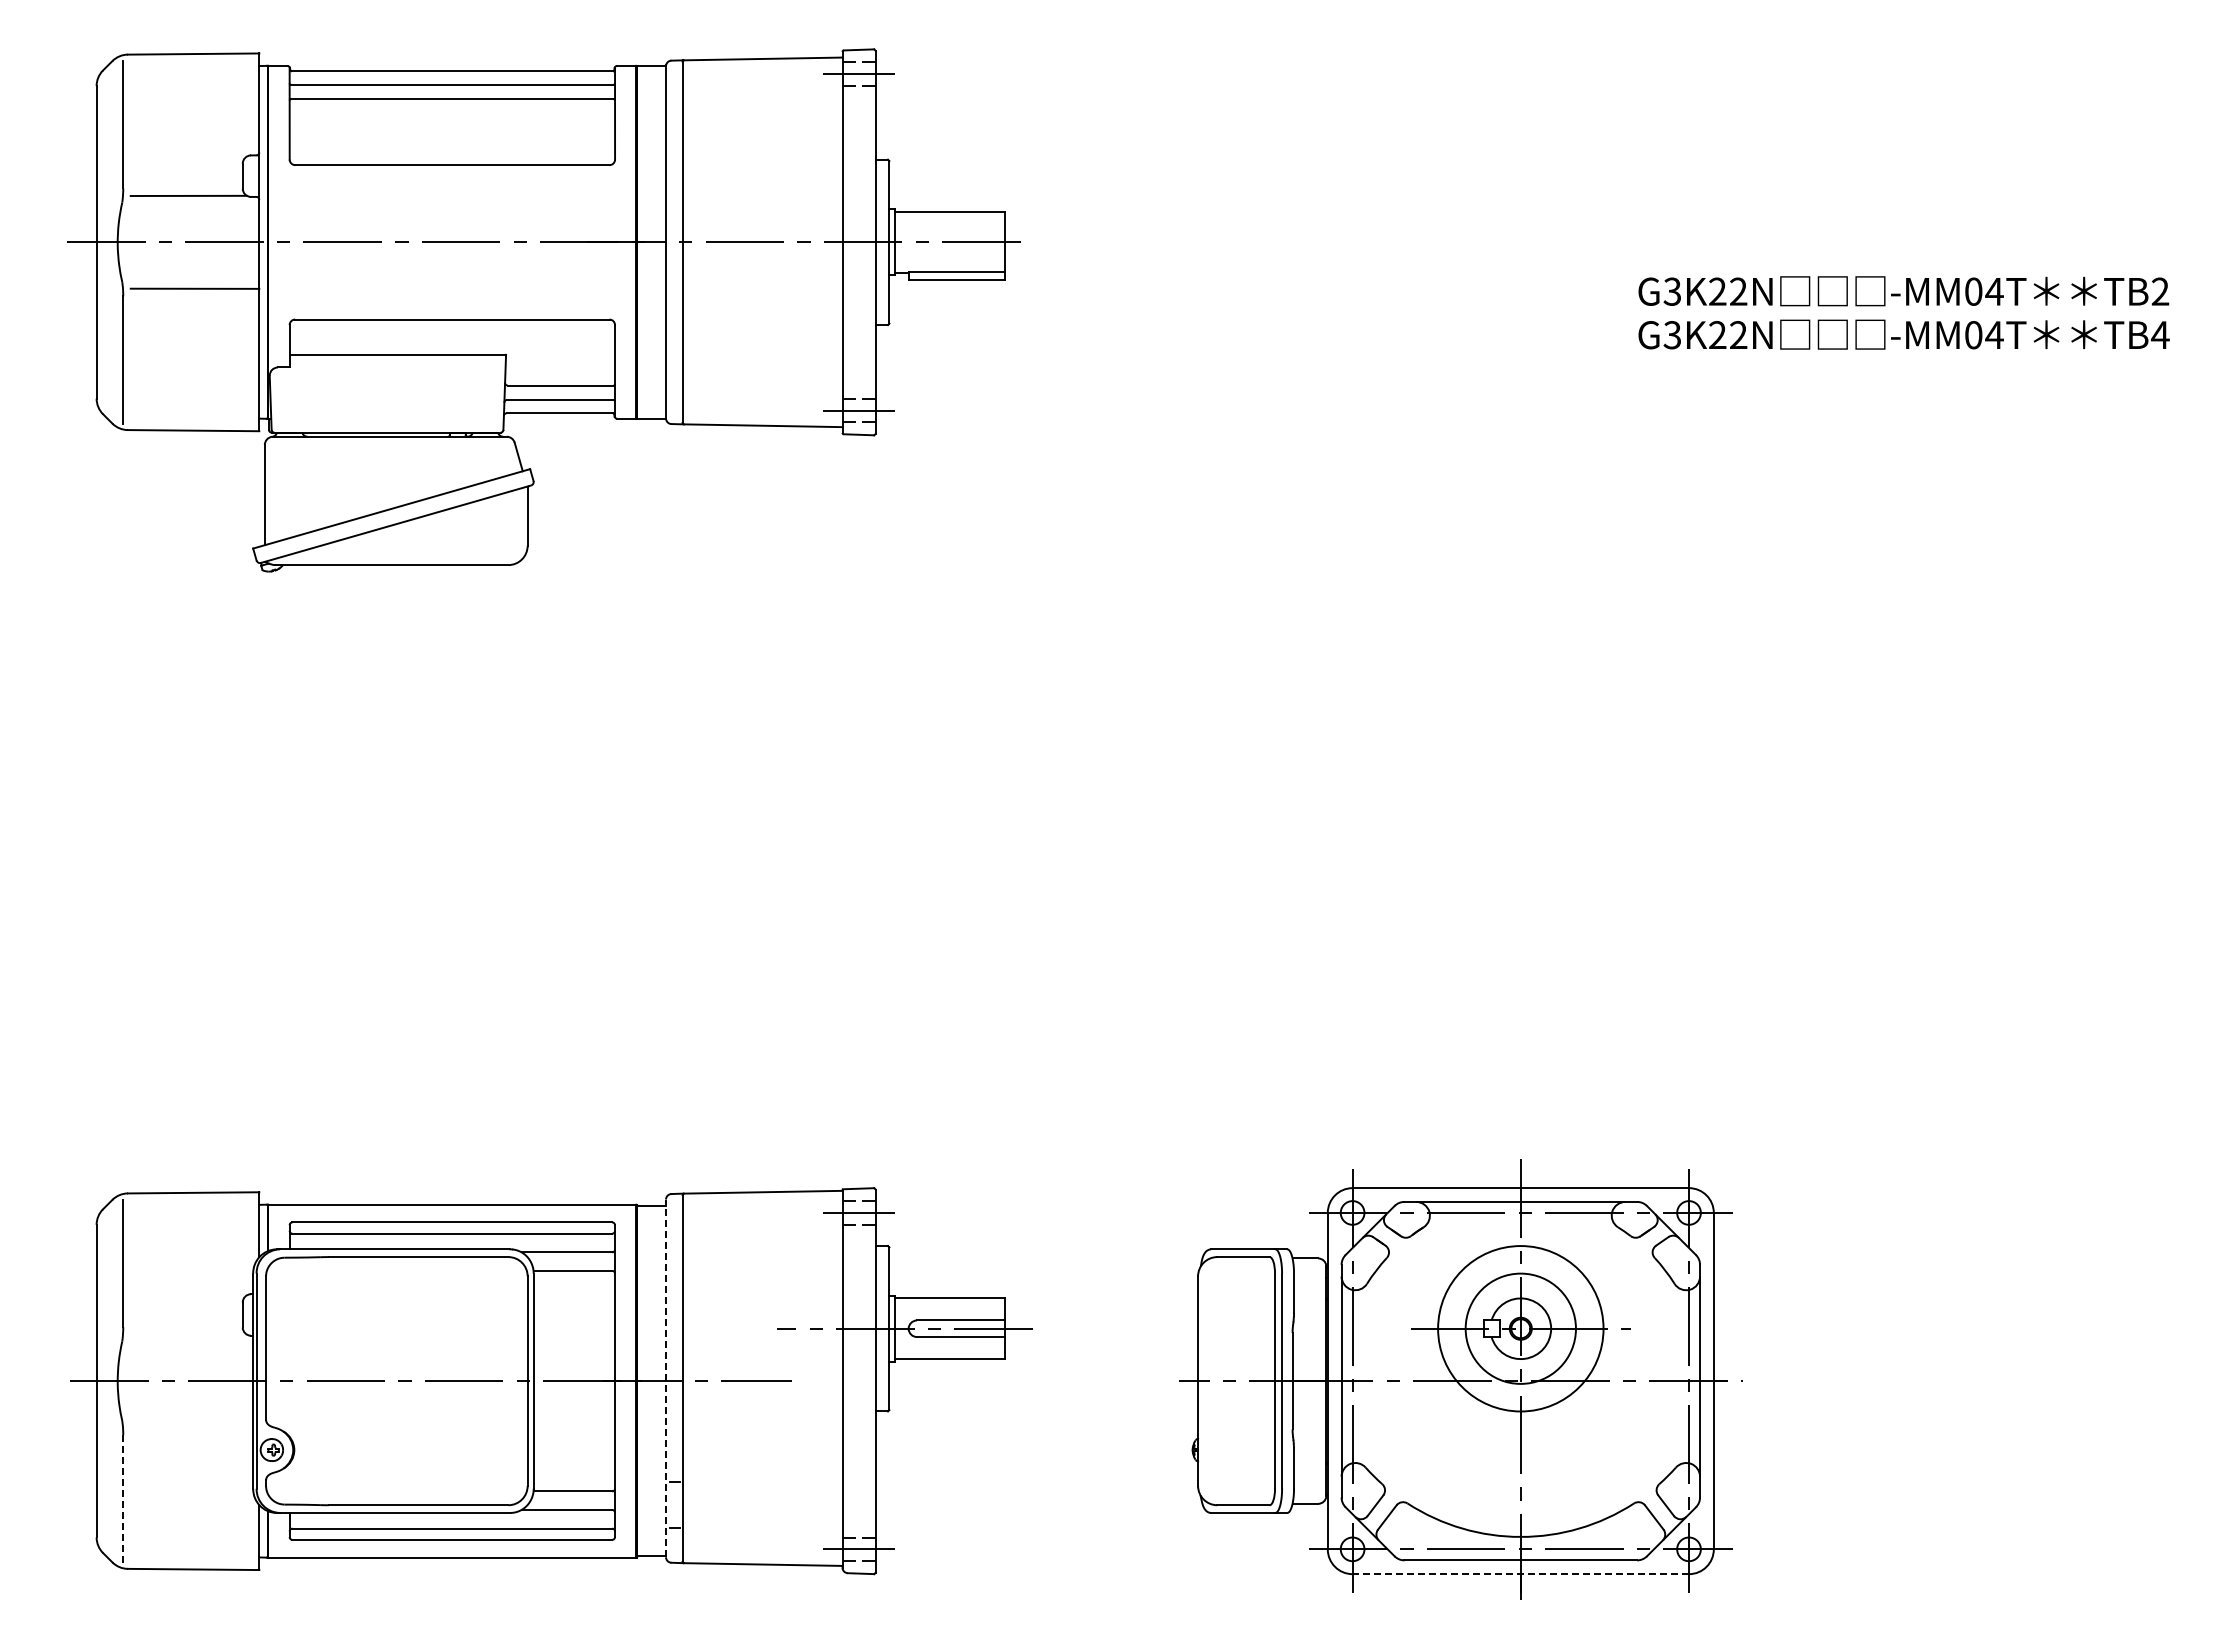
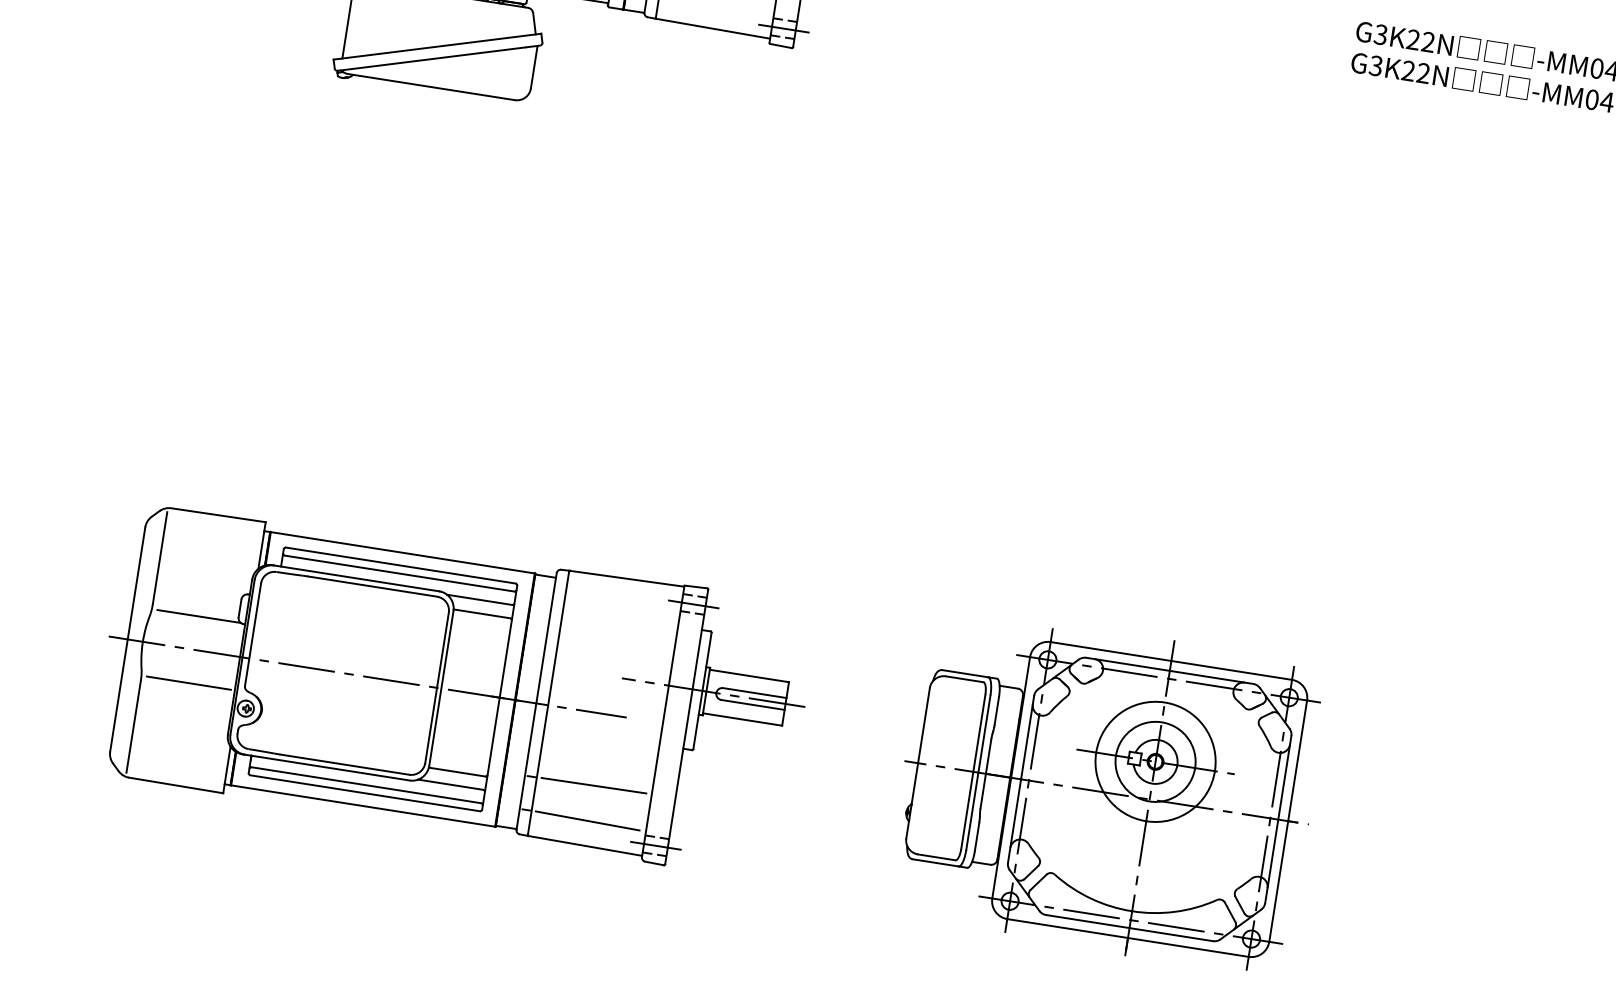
line: (188, 1334) -> (198, 616), added
line: (666, 1378) -> (536, 701), dashed -> solid
line: (188, 1427) -> (188, 683), added
line: (761, 1480) -> (593, 785), added
line: (123, 1498) -> (133, 726), dashed -> solid
line: (760, 1529) -> (587, 820), added
line: (1520, 1574) -> (1127, 938), dashed -> solid

